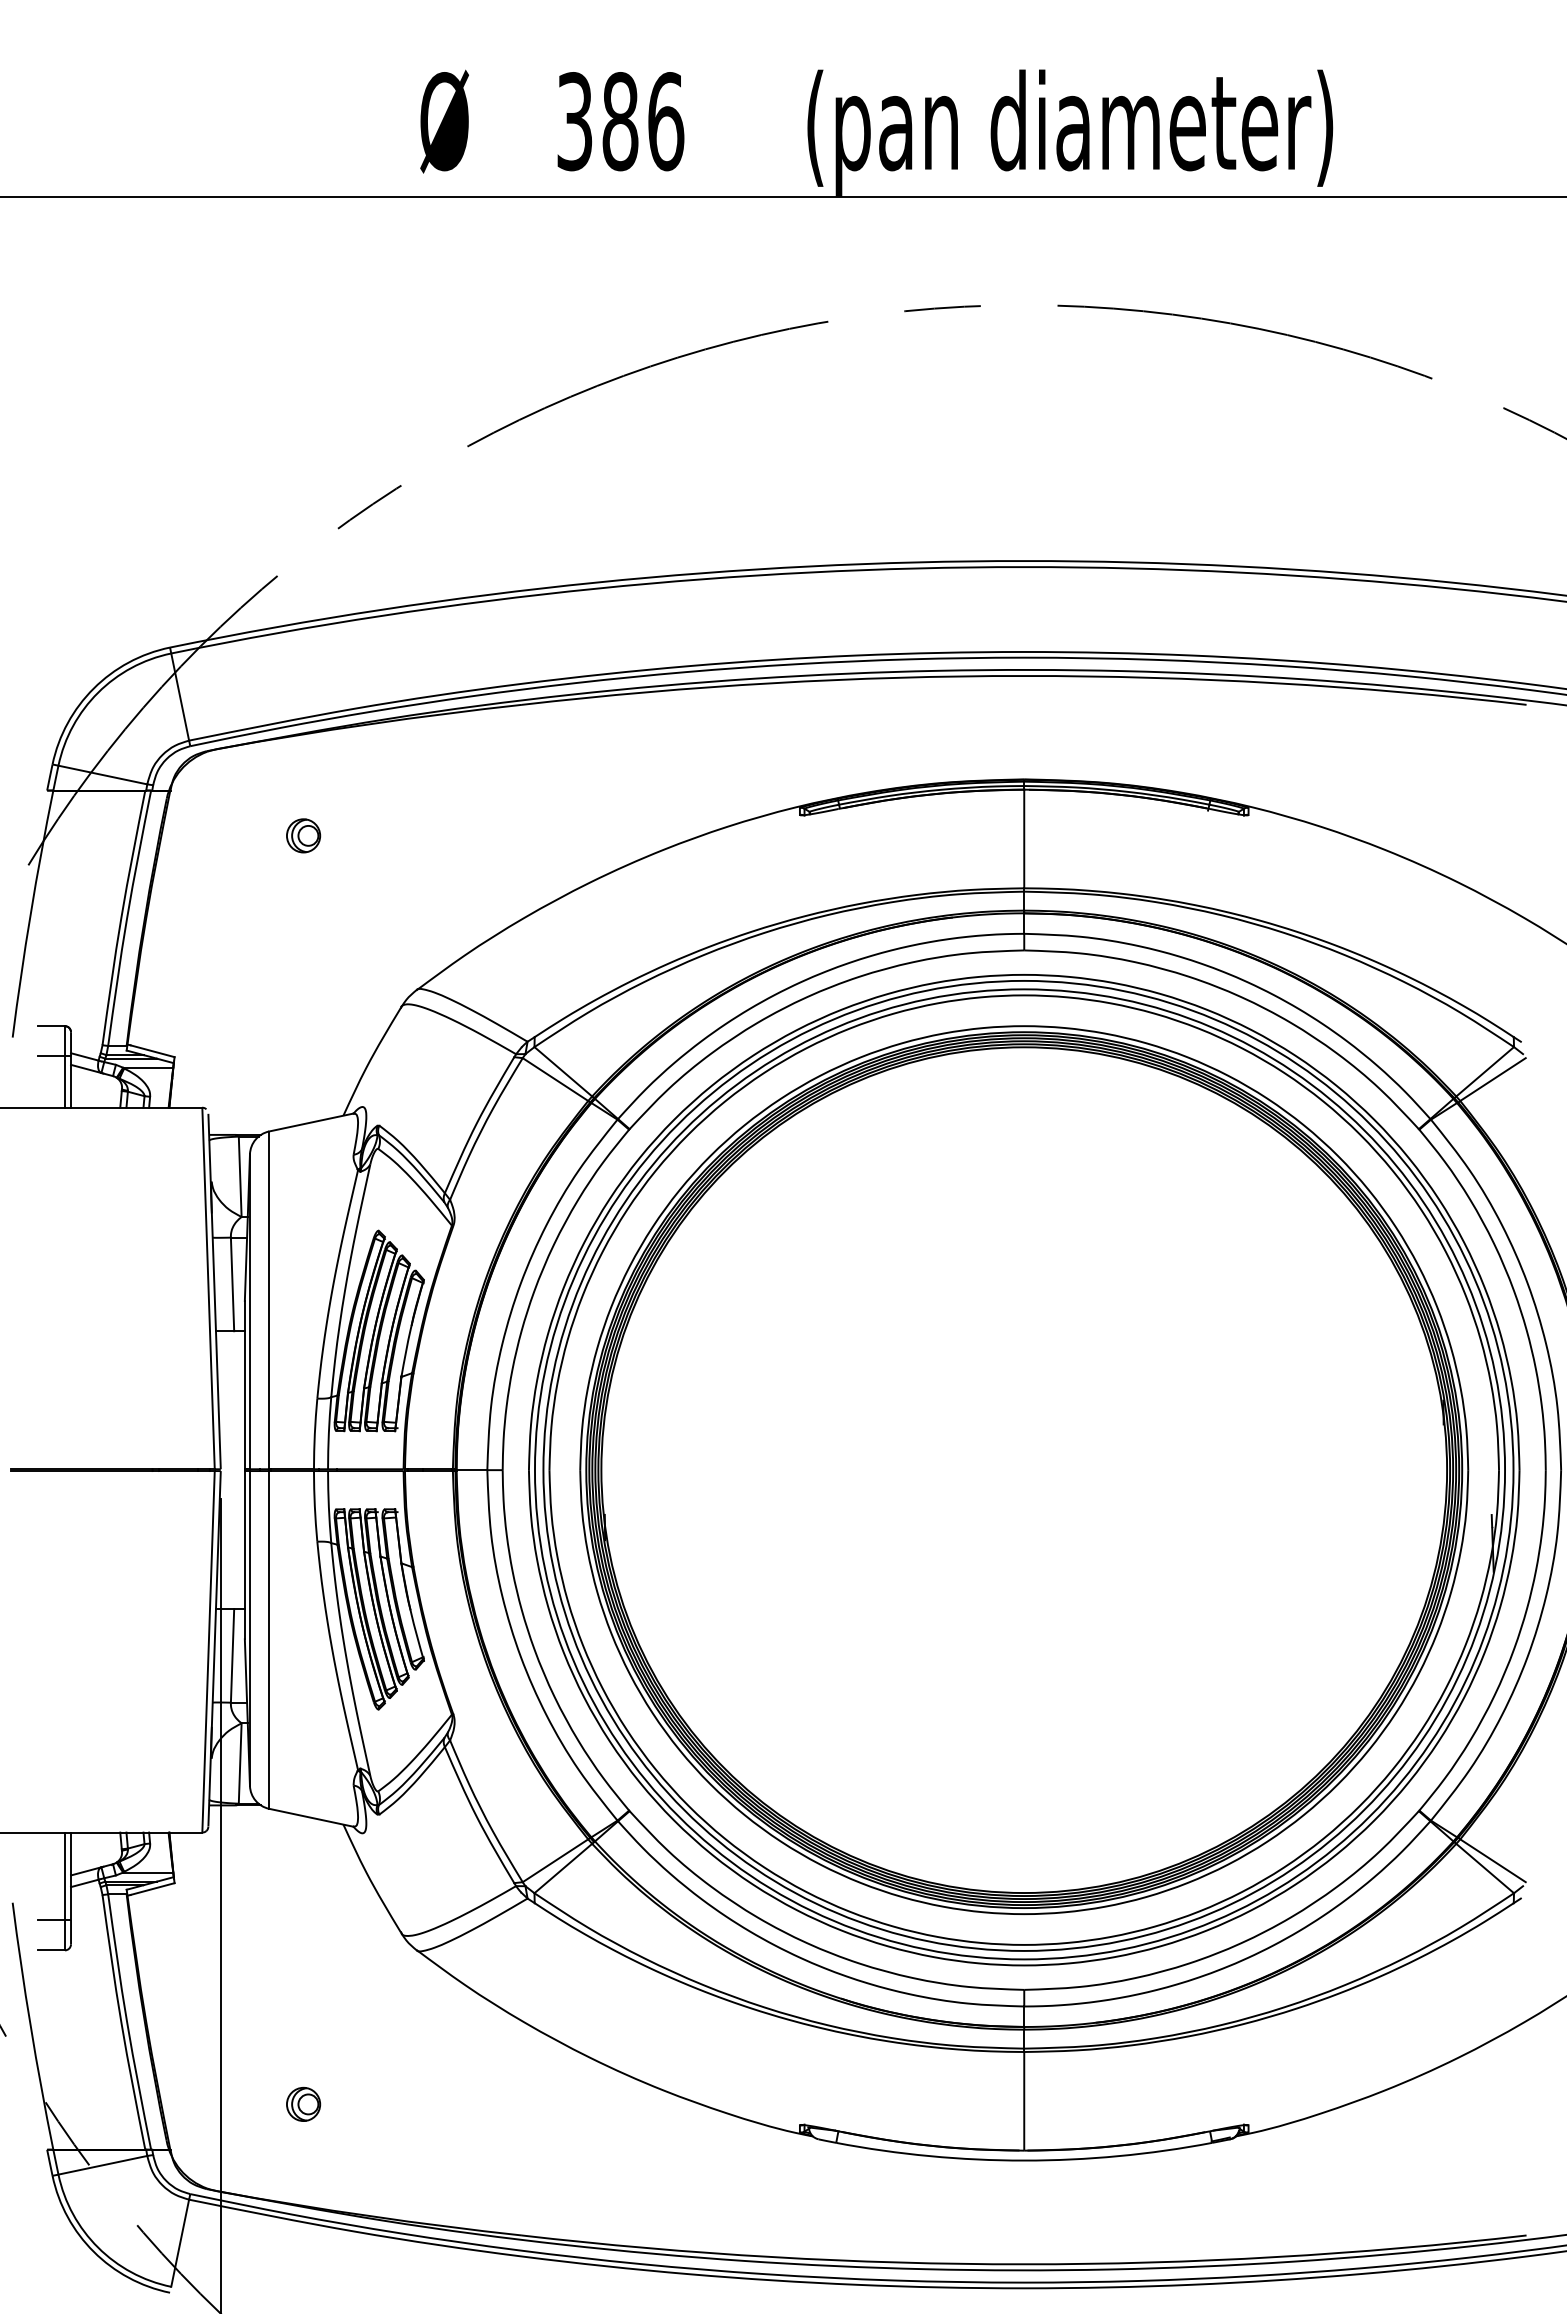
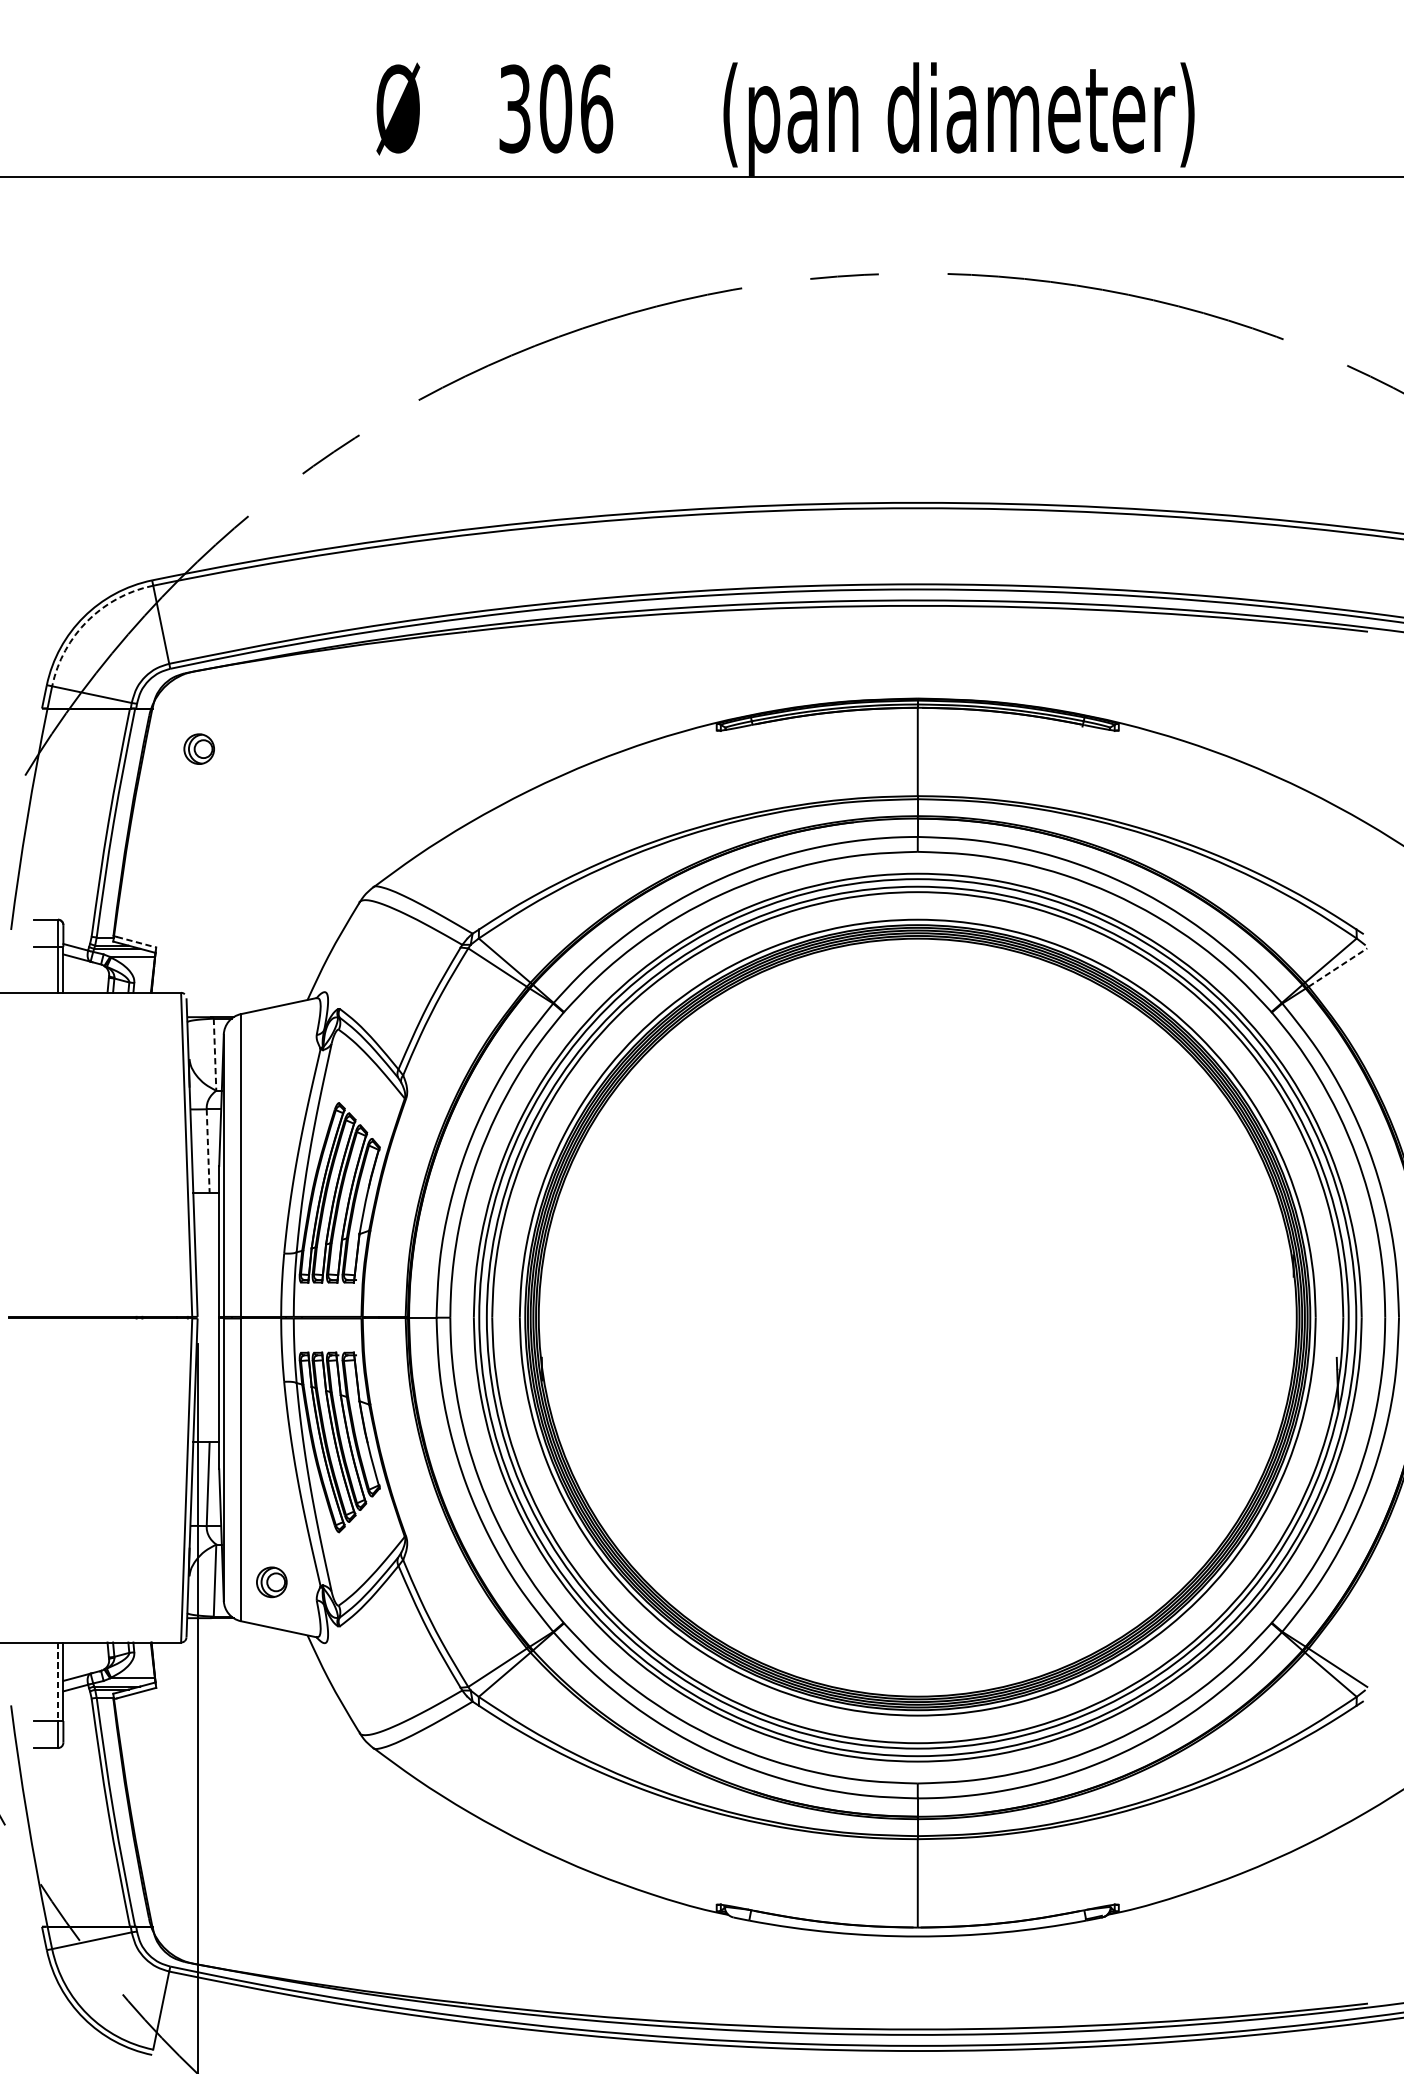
text: (620, 121) -> (555, 108), 386 -> 306
arc: (98, 692) -> (88, 620), solid -> dashed
part: (303, 835) -> (199, 748), moved
line: (152, 1051) -> (136, 942), solid -> dashed
line: (1493, 1079) -> (1338, 967), solid -> dashed
line: (240, 1177) -> (215, 1055), solid -> dashed
line: (232, 1284) -> (208, 1151), solid -> dashed
line: (64, 1876) -> (57, 1681), solid -> dashed
part: (303, 2103) -> (271, 1581), moved

